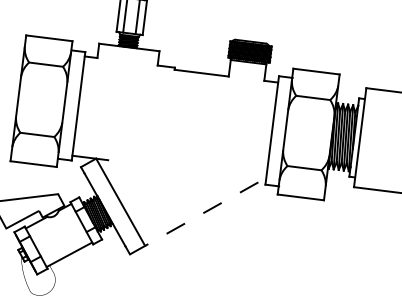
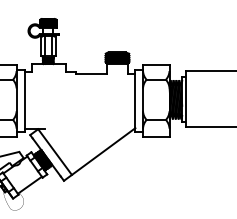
line: (199, 216) -> (100, 154), dashed -> solid

